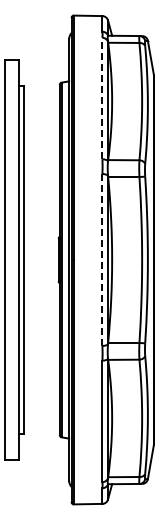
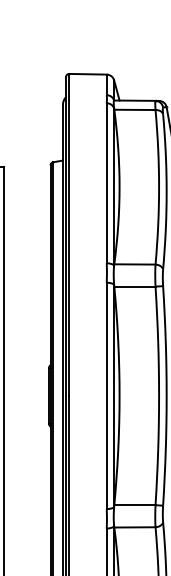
line: (102, 98) -> (106, 183), dashed -> solid
line: (102, 260) -> (106, 396), dashed -> solid

